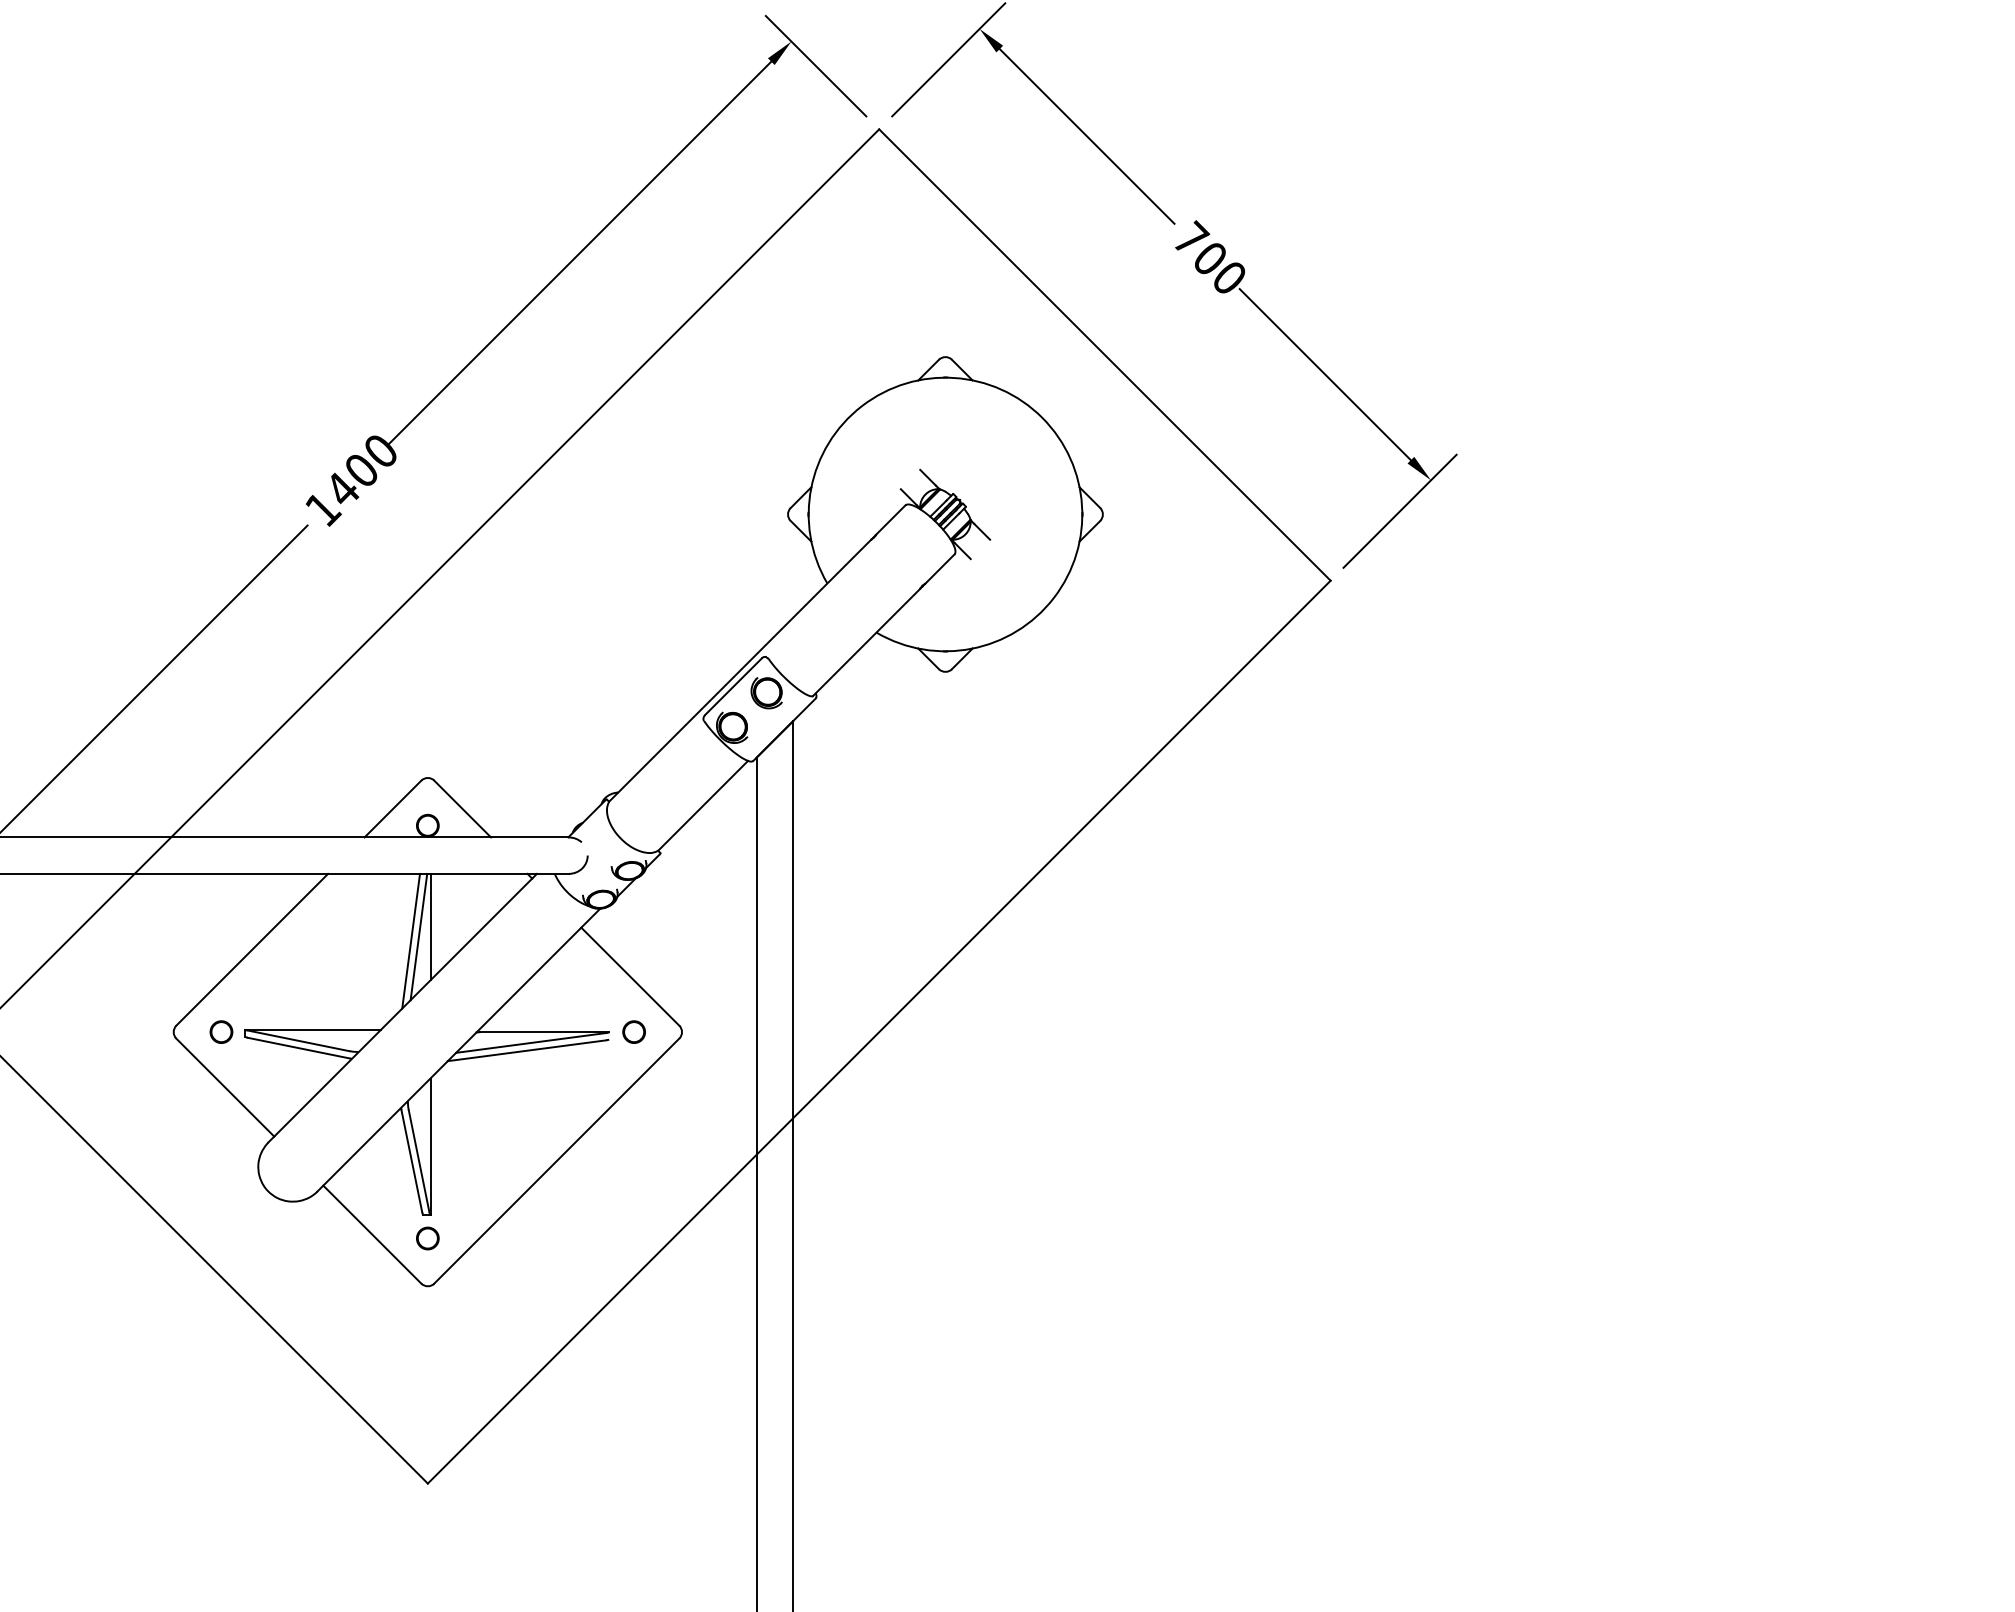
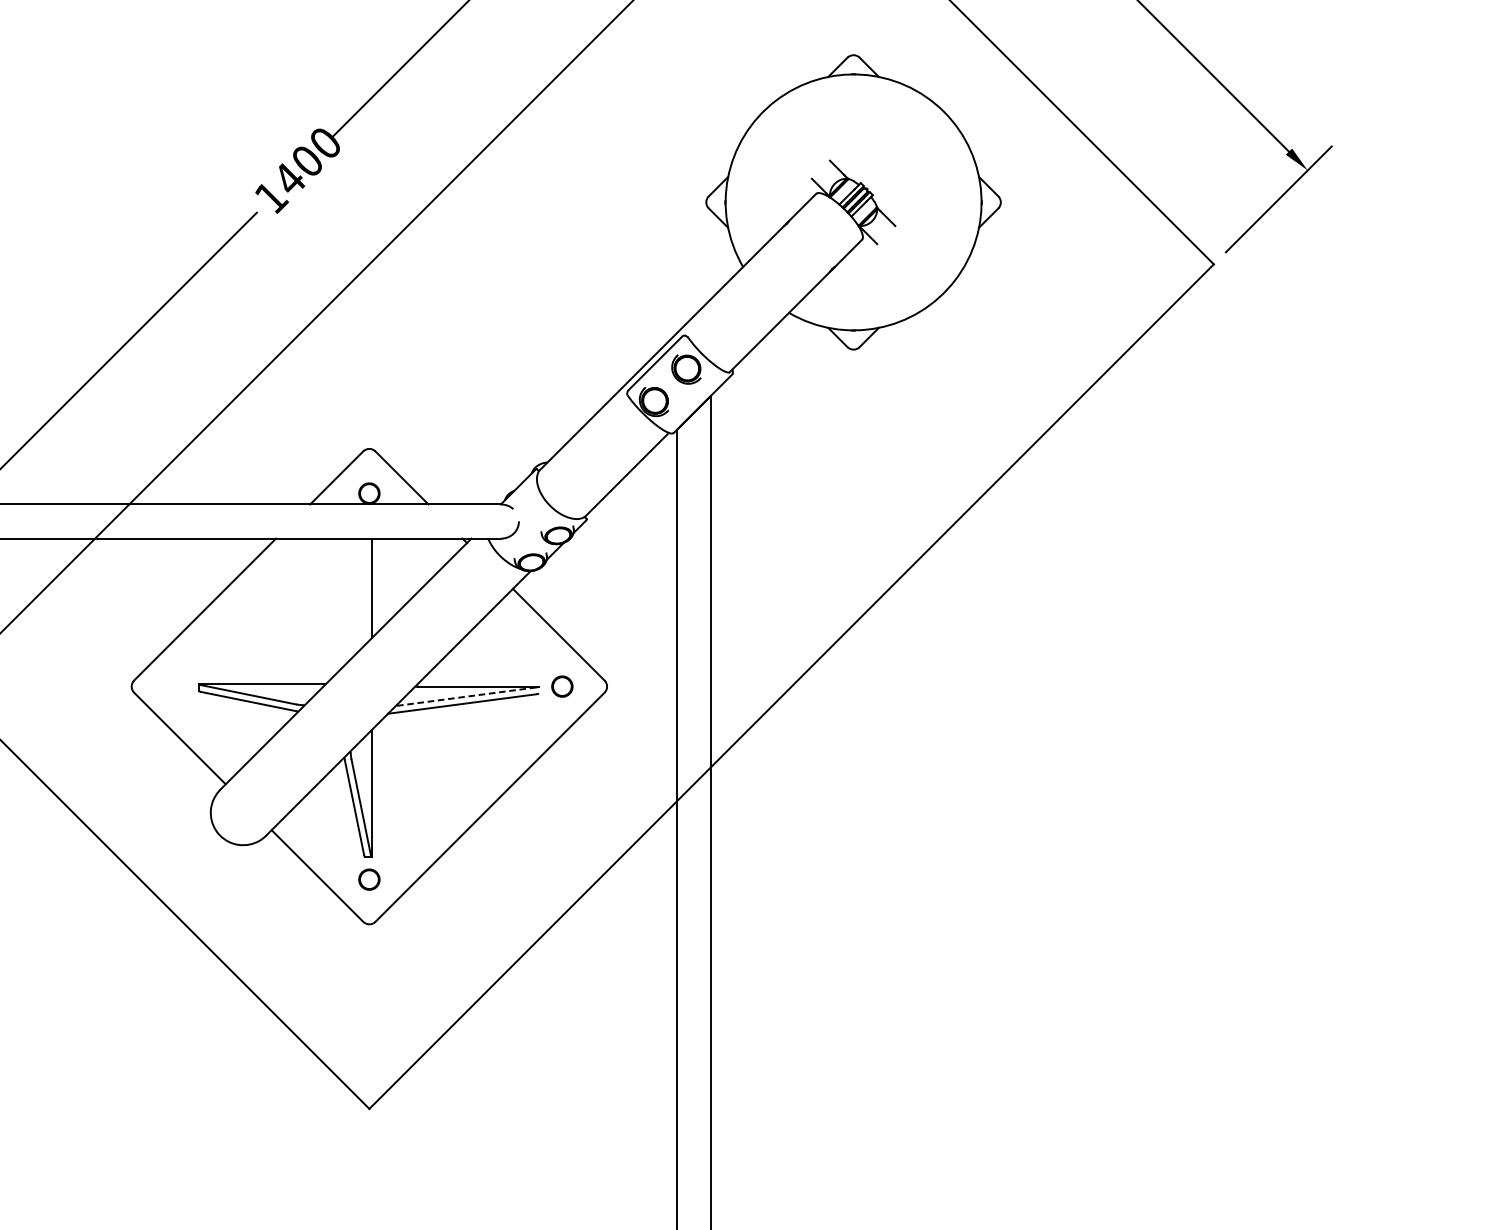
line: (418, 936) -> (360, 597), removed
line: (411, 940) -> (354, 600), removed
part: (221, 1031) -> (176, 686), removed
line: (531, 1042) -> (466, 696), solid -> dashed

